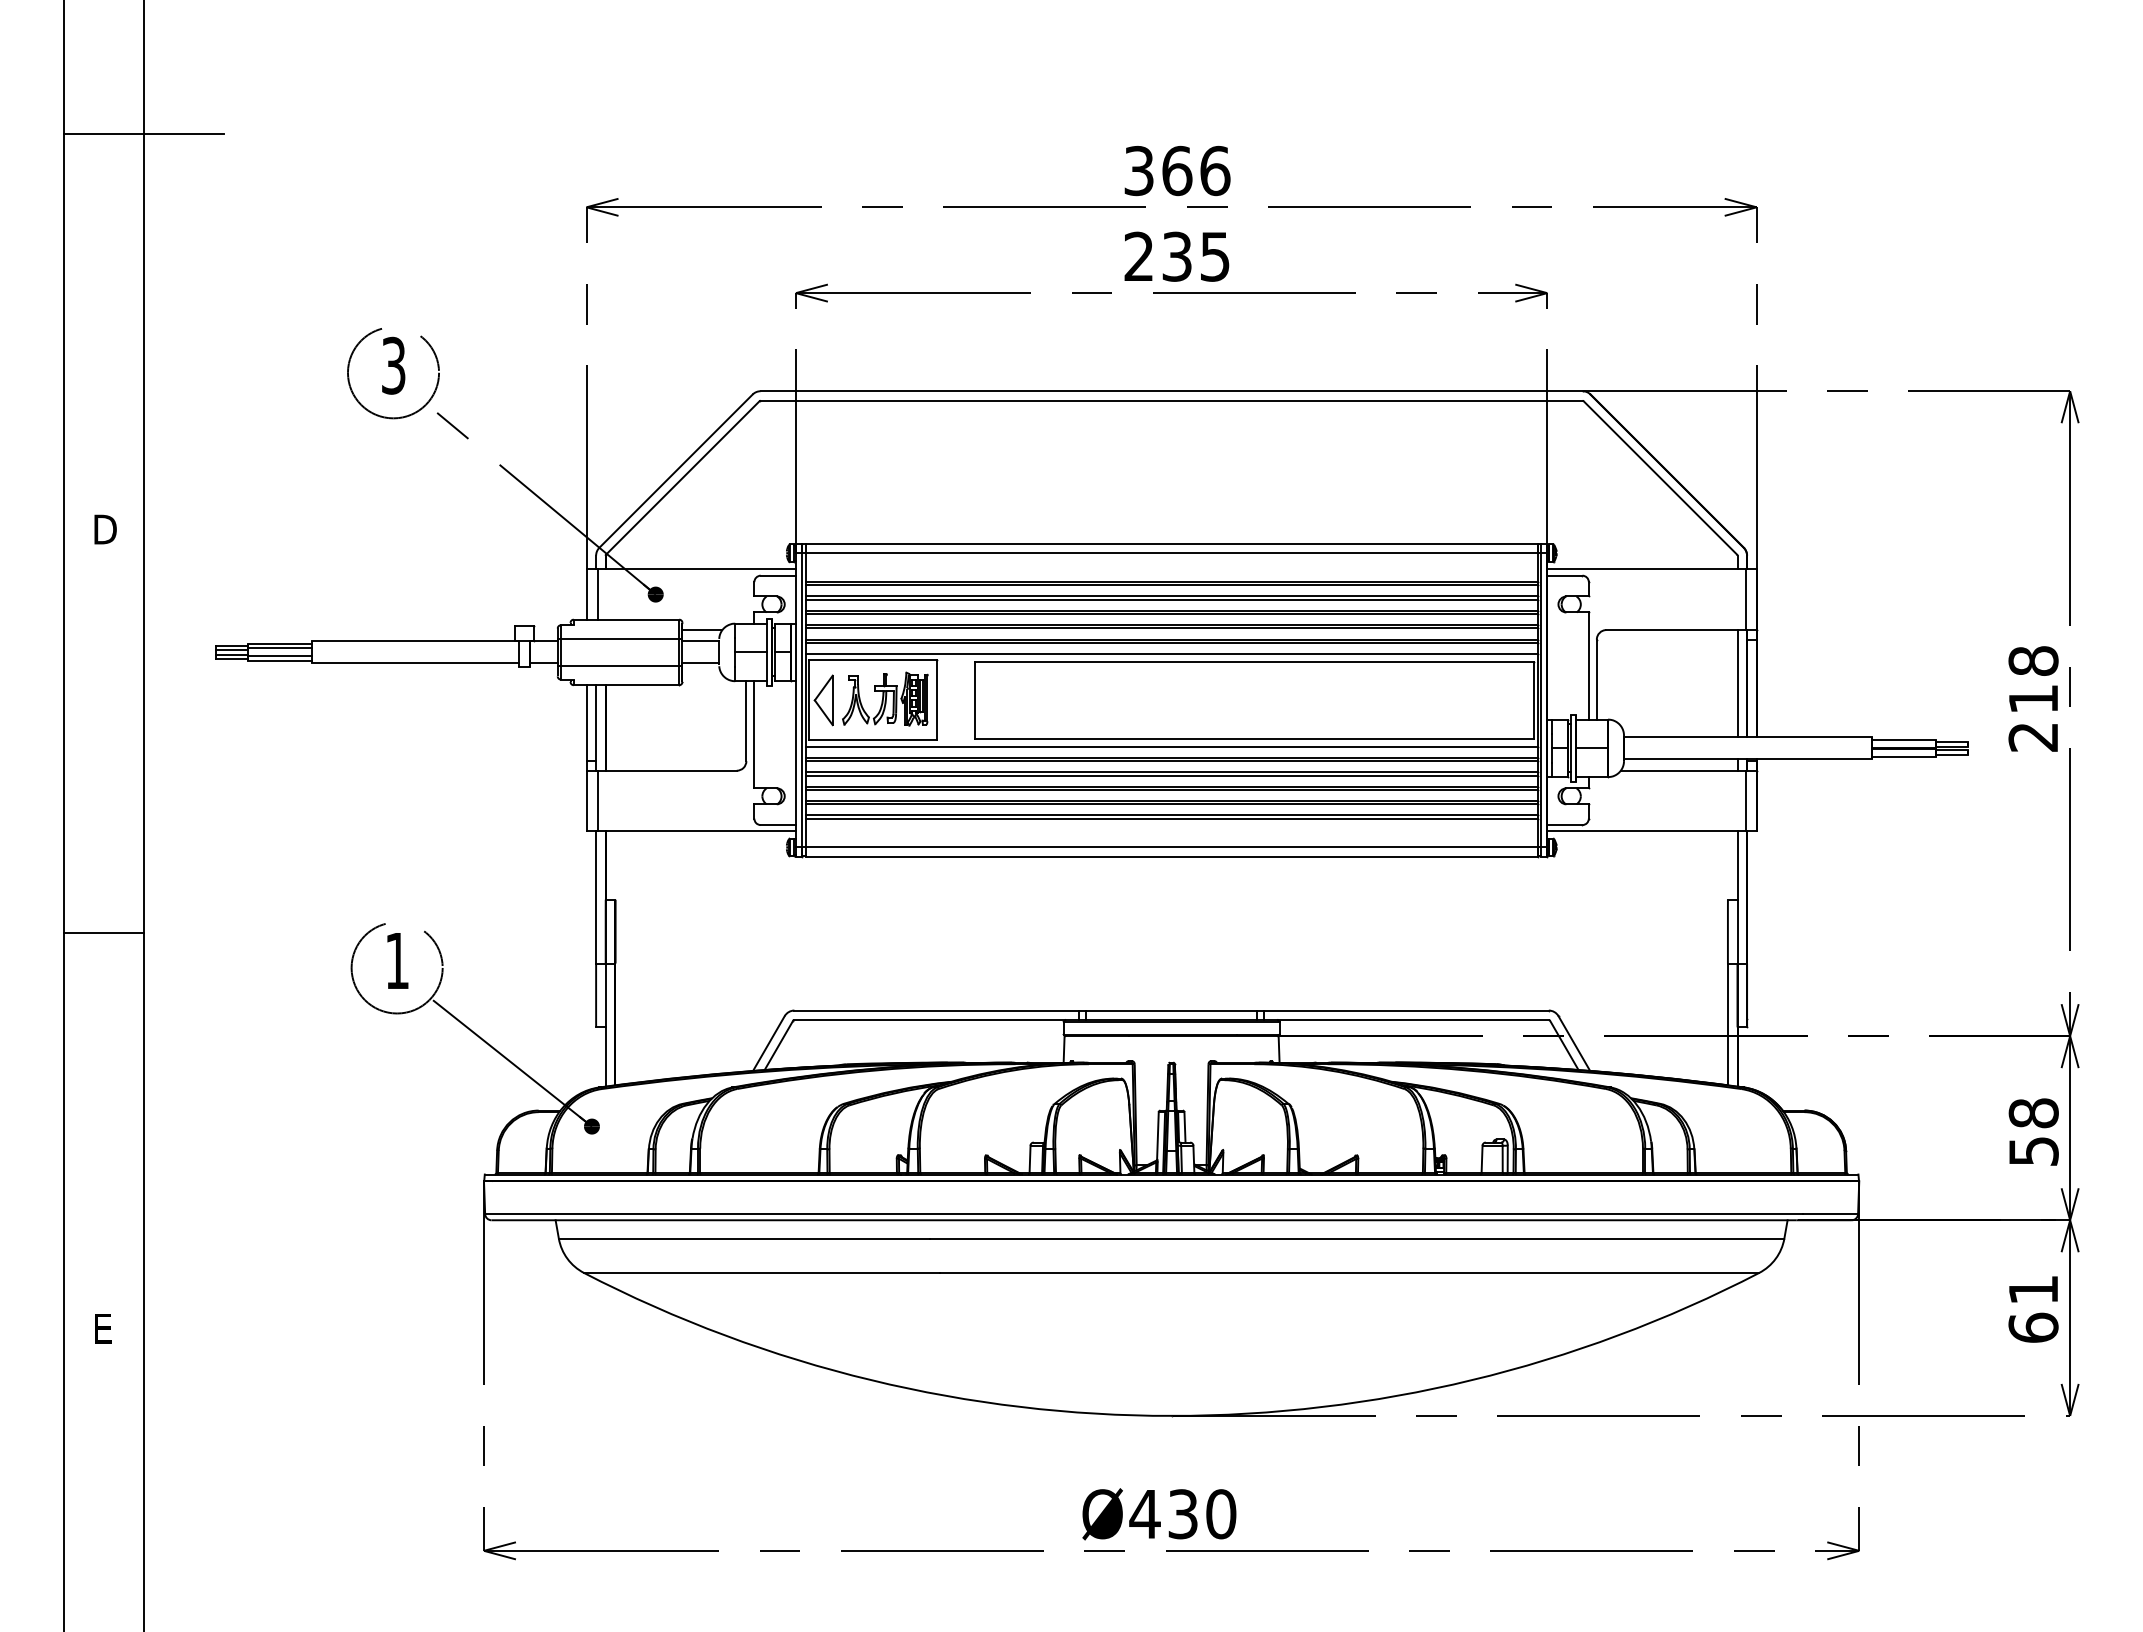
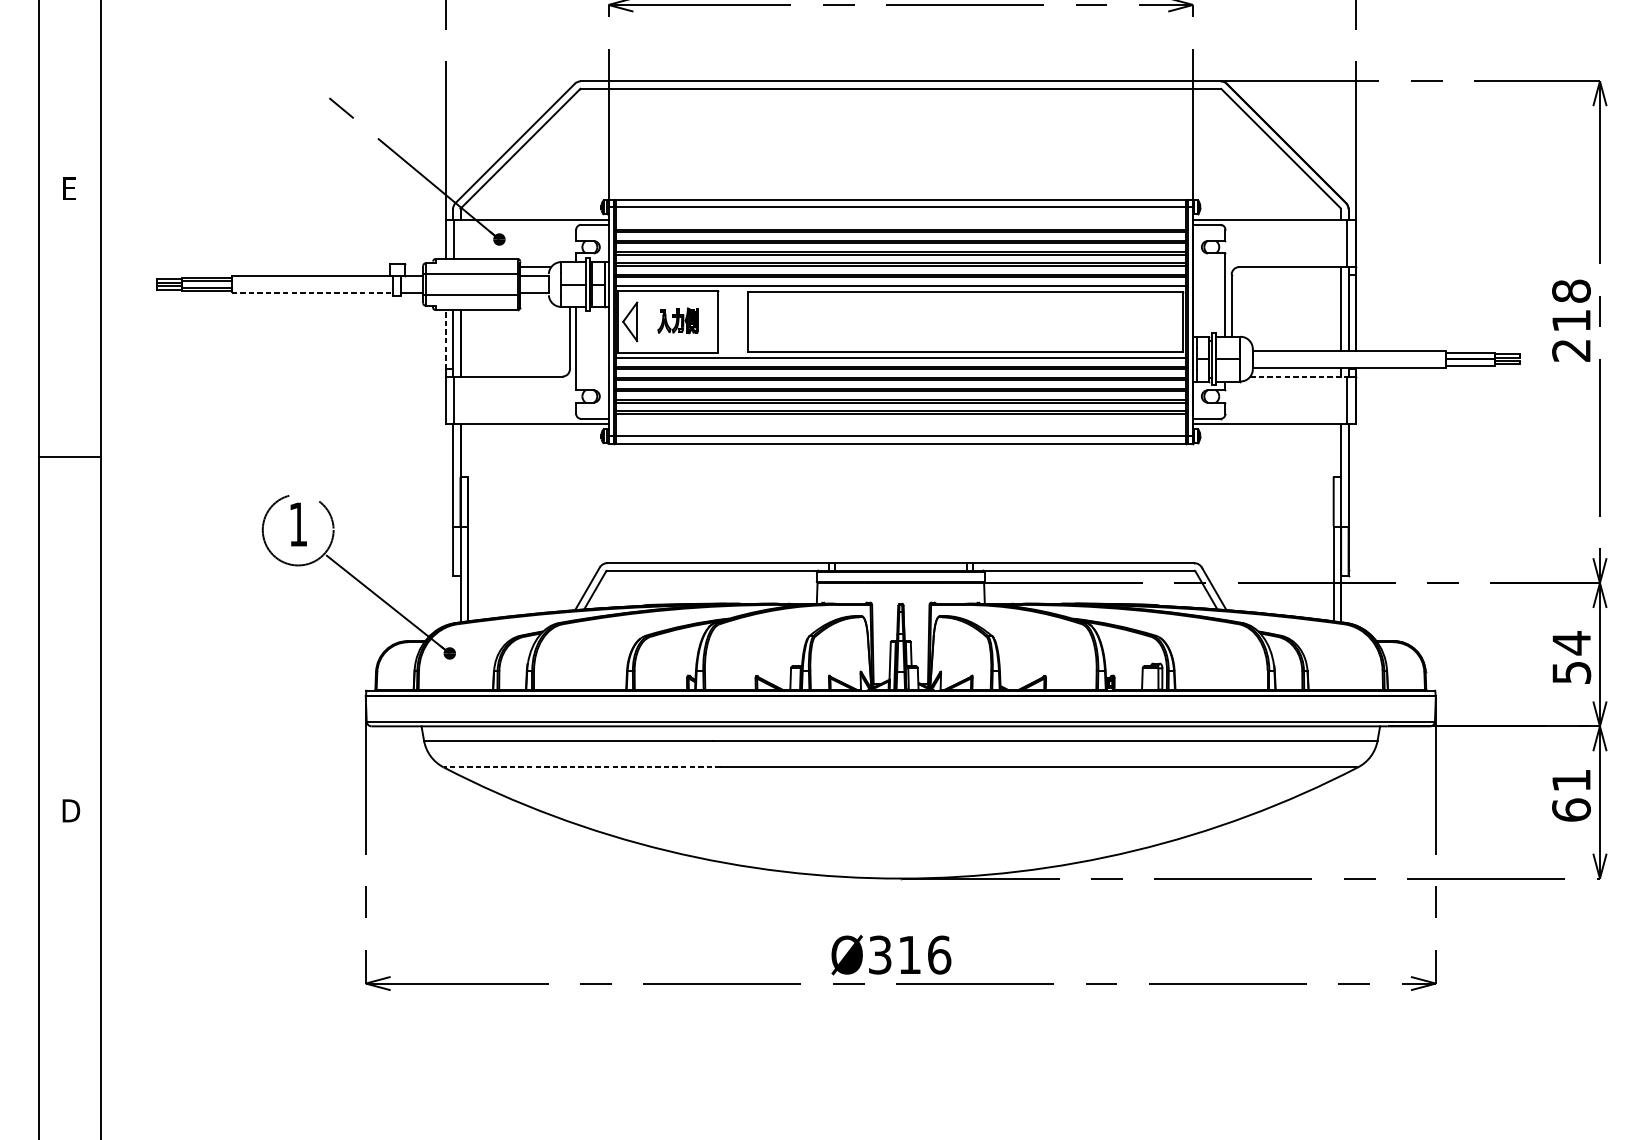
part: (393, 373) -> (295, 67), removed
text: (105, 529) -> (71, 188), D -> E
line: (415, 663) -> (312, 293), solid -> dashed
part: (885, 698) -> (678, 320), size x0.6
line: (586, 723) -> (445, 339), solid -> dashed
line: (1683, 770) -> (1299, 376), solid -> dashed
line: (104, 933) -> (70, 457), moved
text: (2033, 1113) -> (1571, 643), 58 -> 54
line: (761, 1272) -> (581, 766), solid -> dashed
text: (105, 1328) -> (71, 810), E -> D
text: (1182, 1514) -> (909, 955), Ø430 -> Ø316

